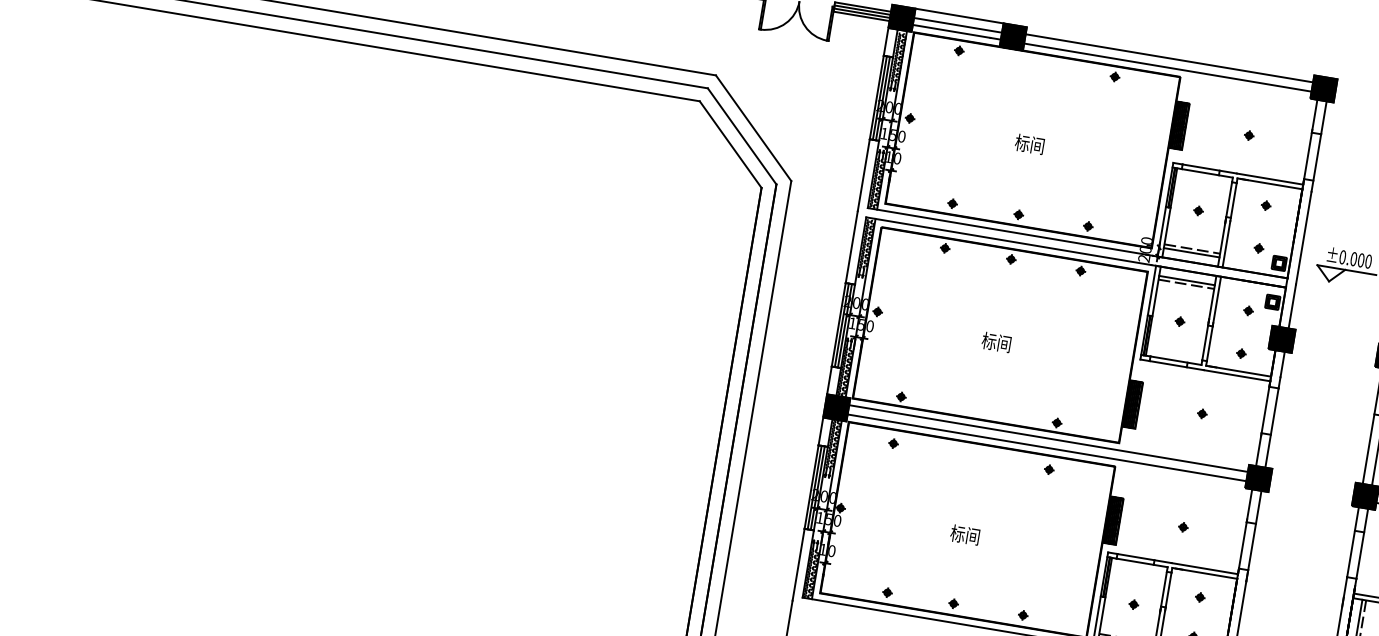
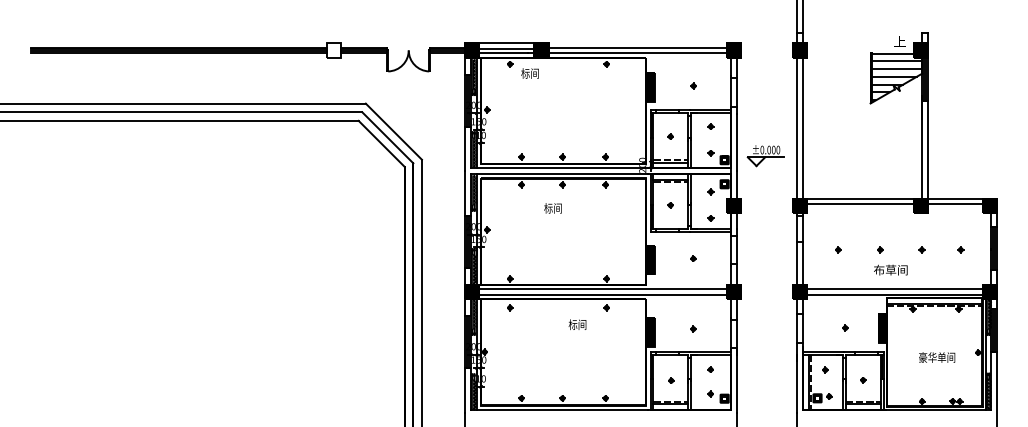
text: (1028, 144) -> (529, 73), moved
text: (995, 342) -> (552, 208), moved
text: (965, 534) -> (577, 324), moved

